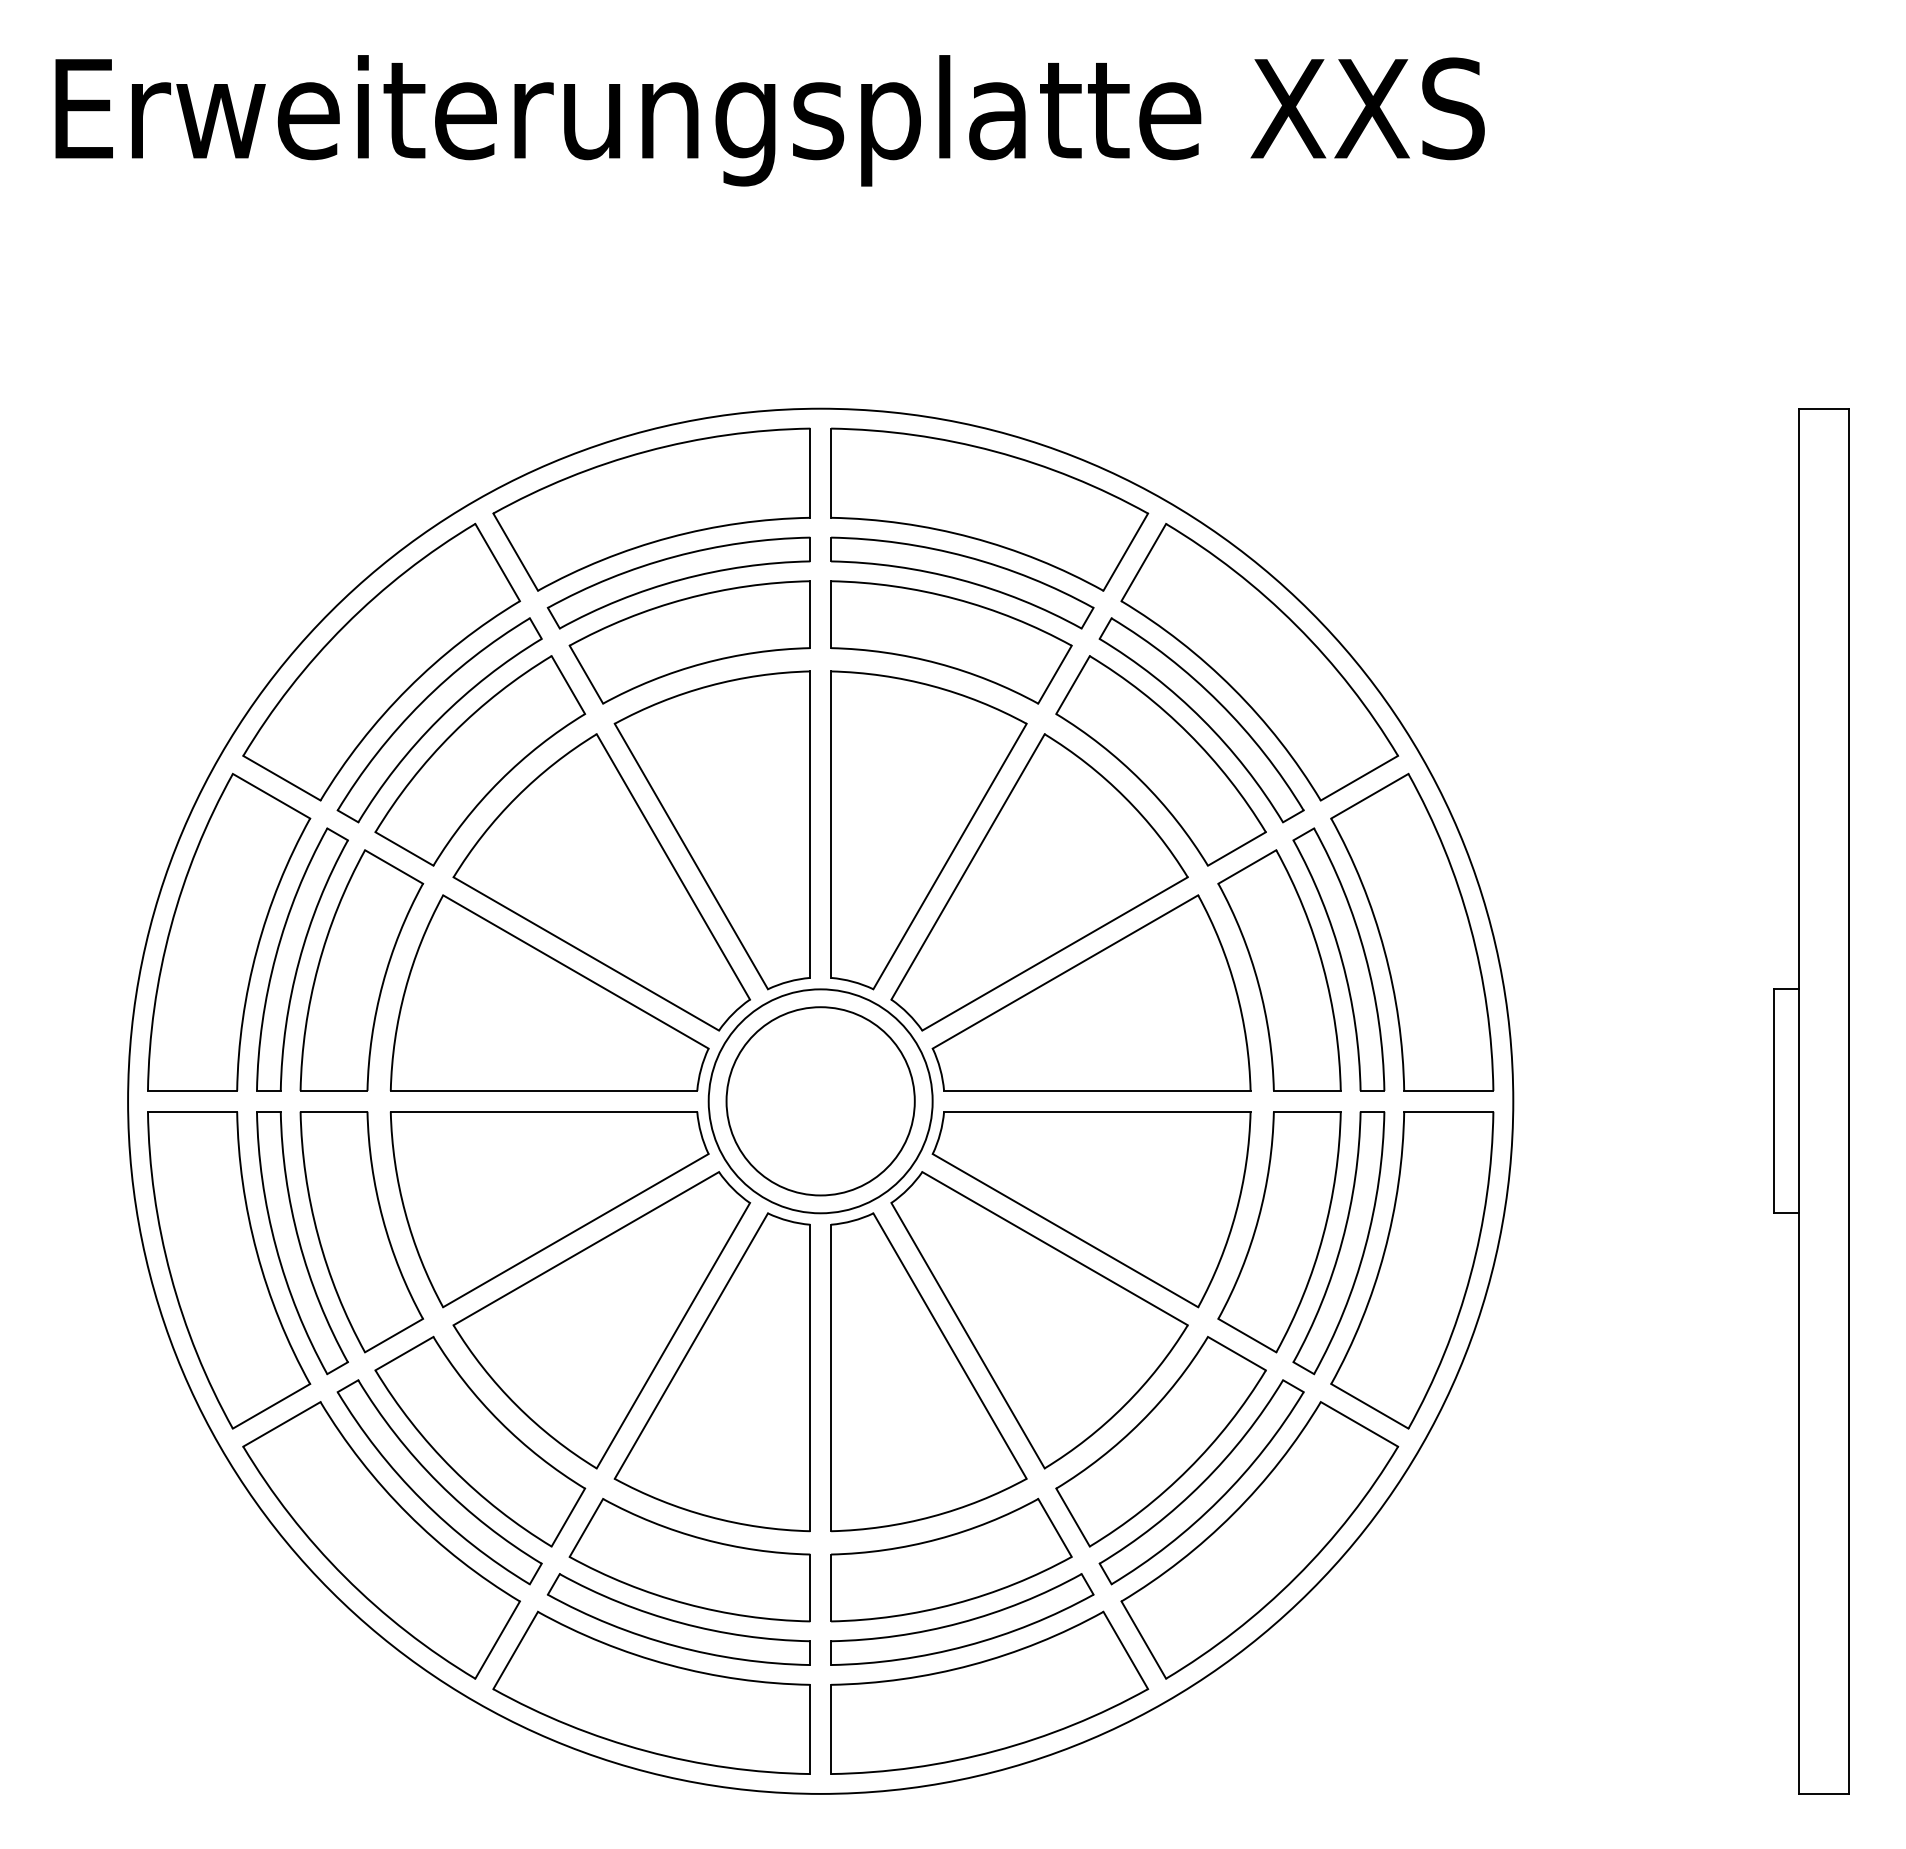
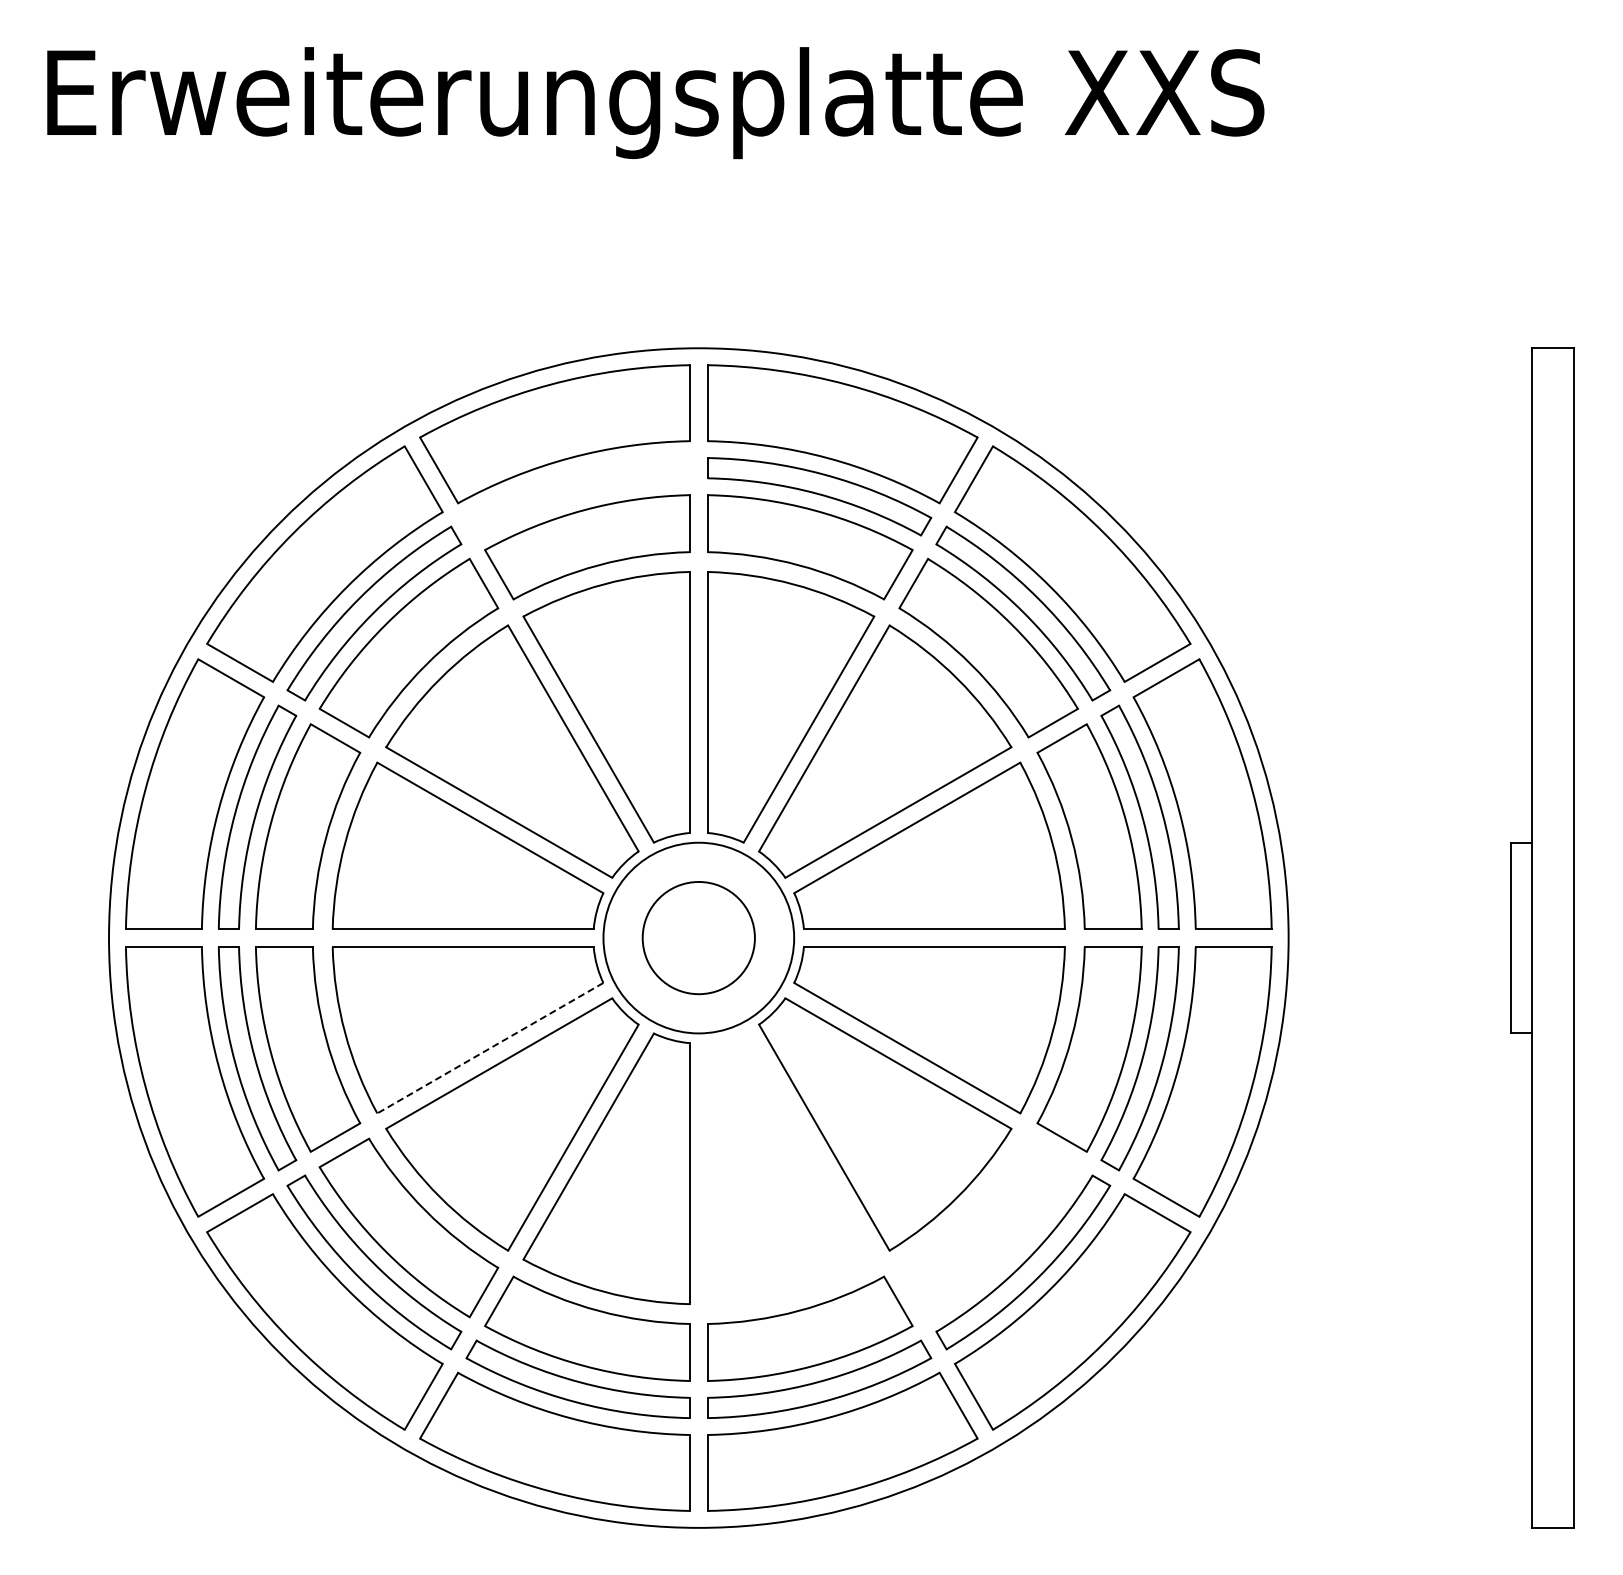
part: (678, 582) -> (577, 496), removed
circle: (820, 1100) -> (698, 937), size x0.7
line: (574, 1230) -> (489, 1048), solid -> dashed
part: (929, 1371) -> (791, 1168), removed
part: (1160, 1441) -> (988, 1227), removed

